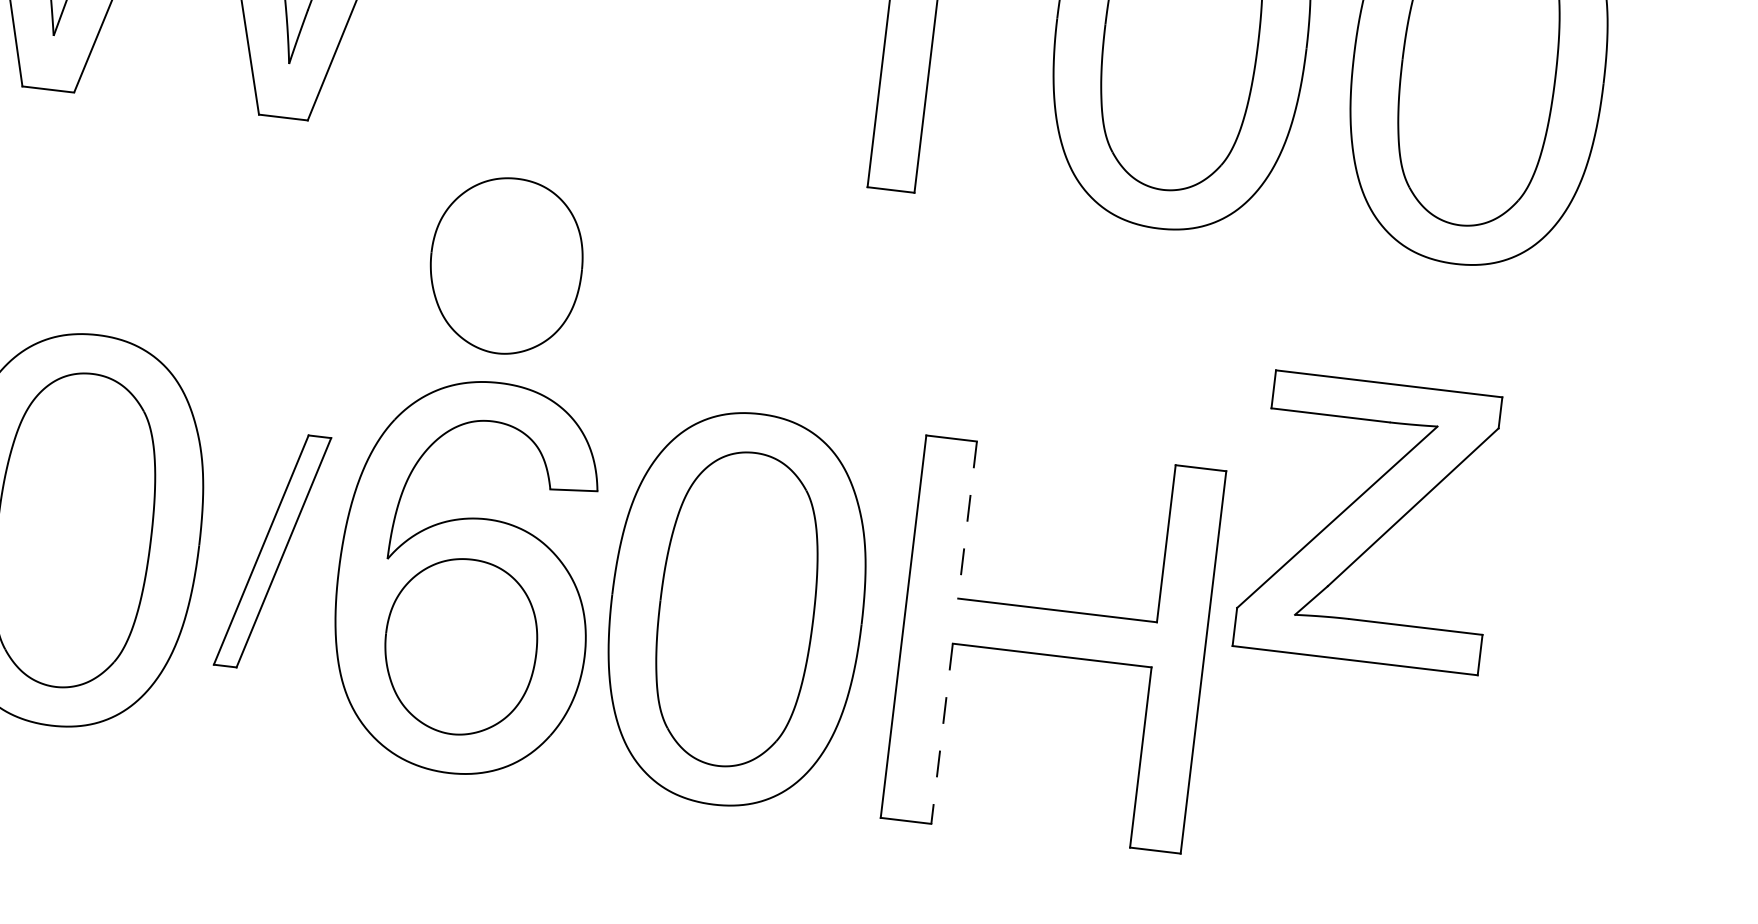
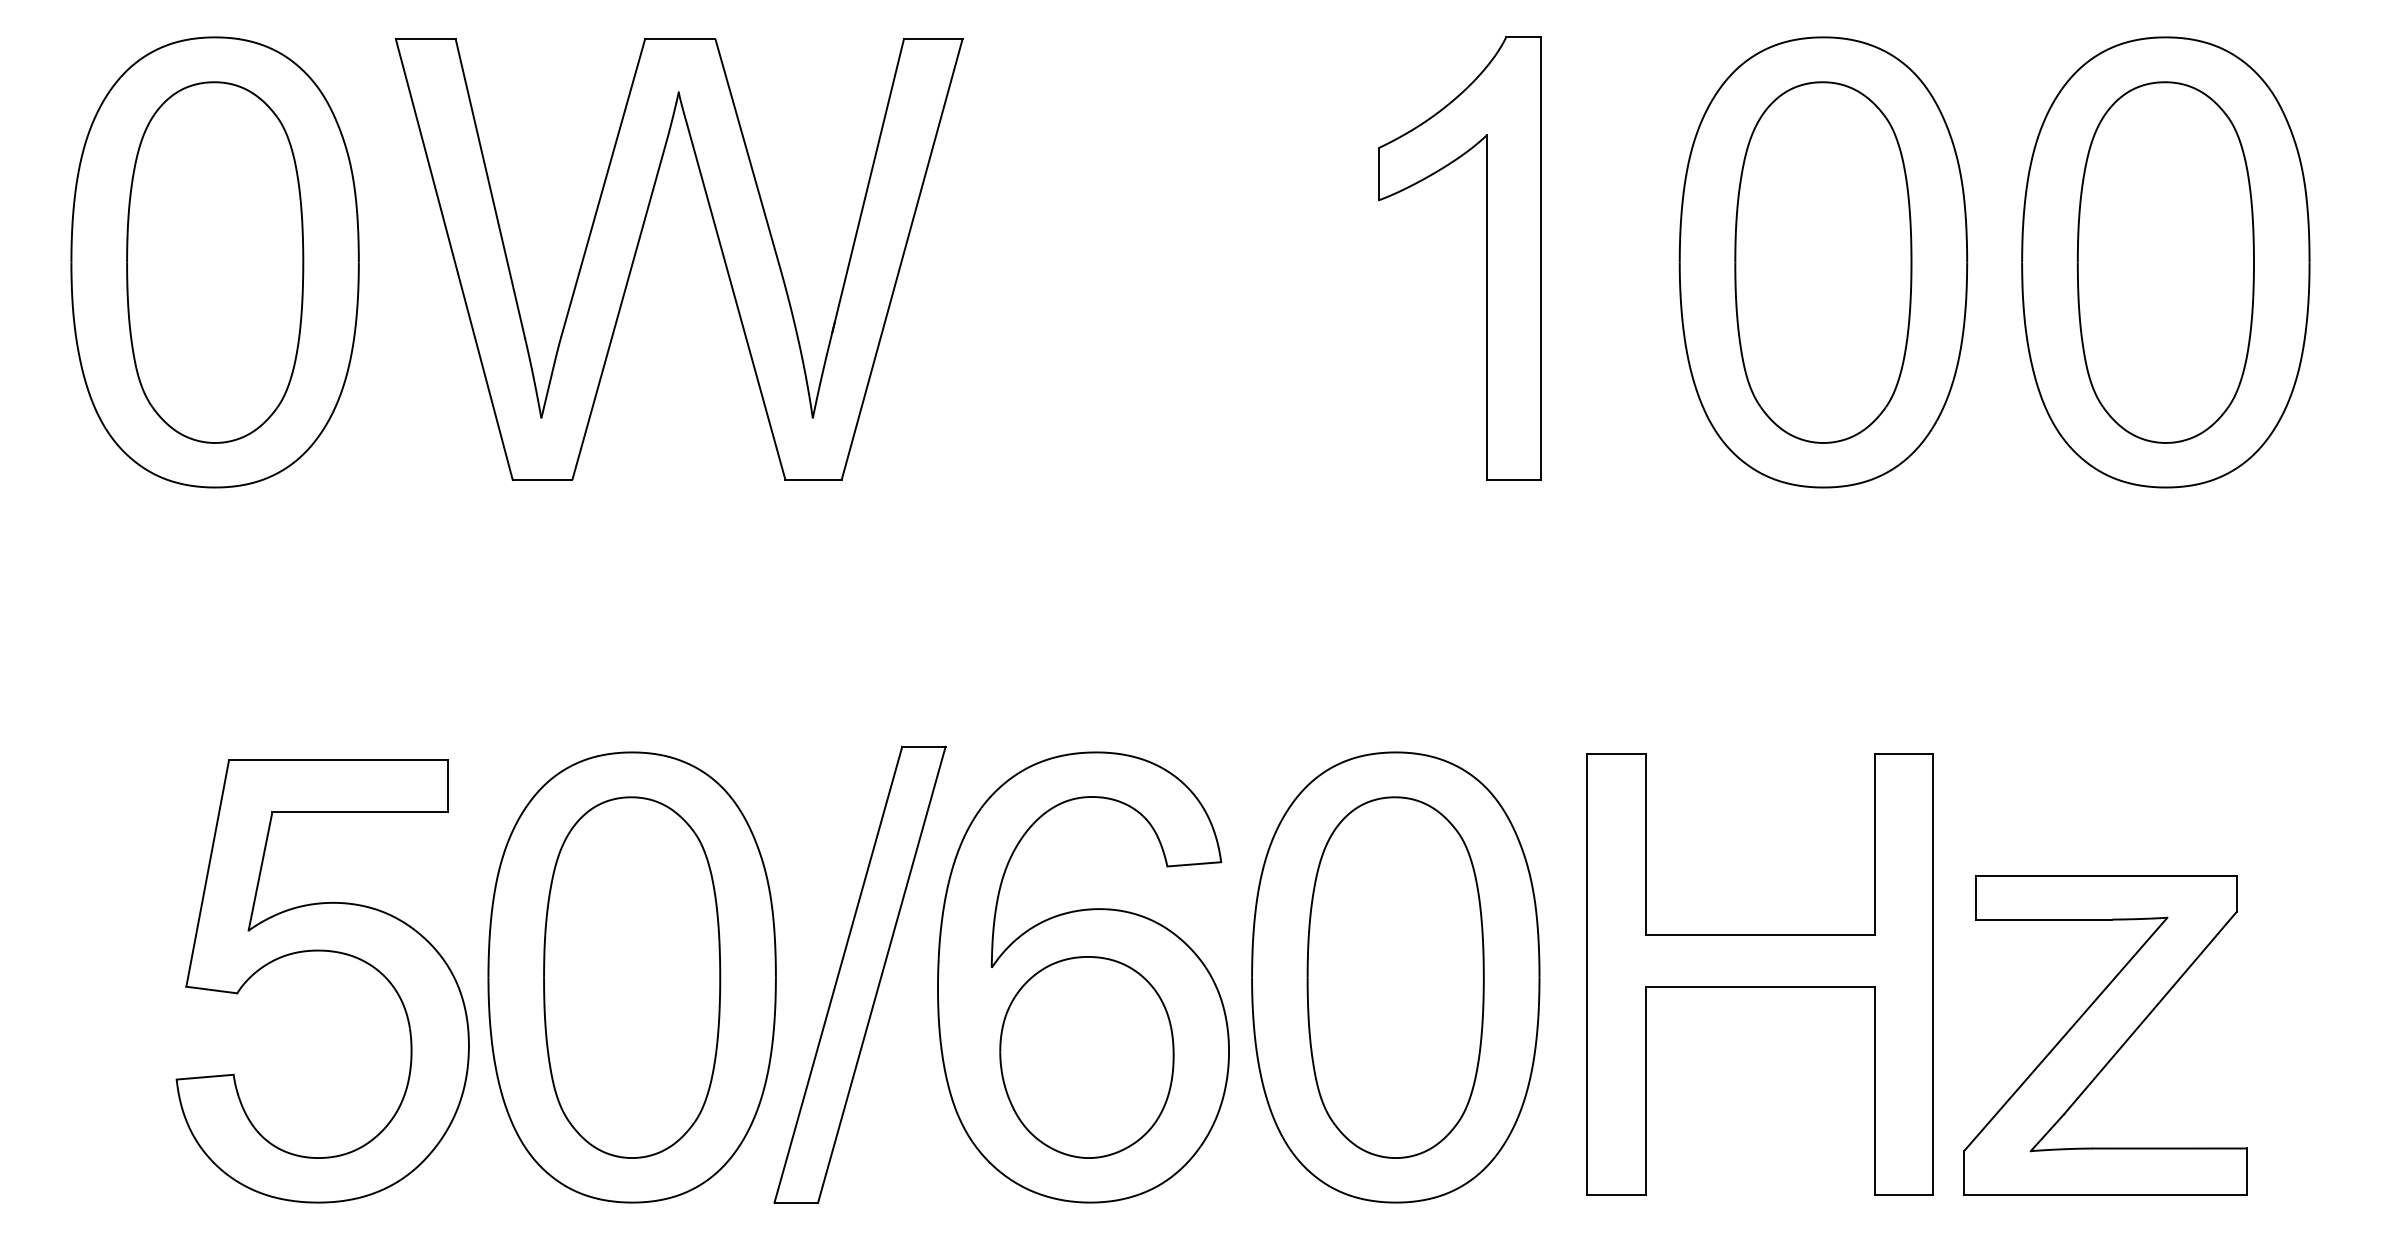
part: (505, 265) -> (1086, 618), removed
line: (967, 519) -> (1645, 844), dashed -> solid
part: (1371, 522) -> (2105, 1035), moved
part: (272, 551) -> (859, 974), size x1.67
line: (941, 734) -> (1645, 1091), dashed -> solid

